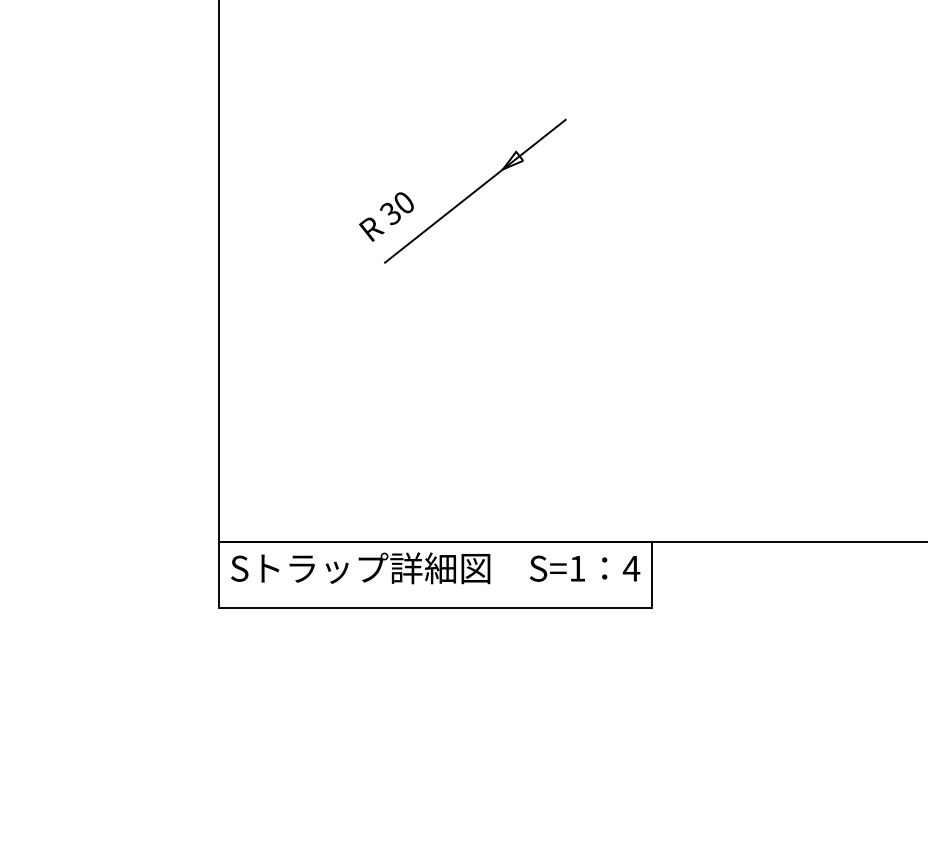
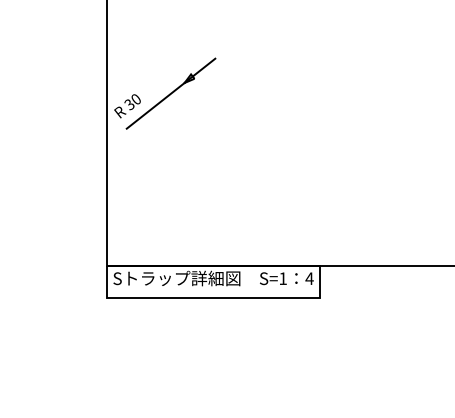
part: (464, 190) -> (165, 93), moved

